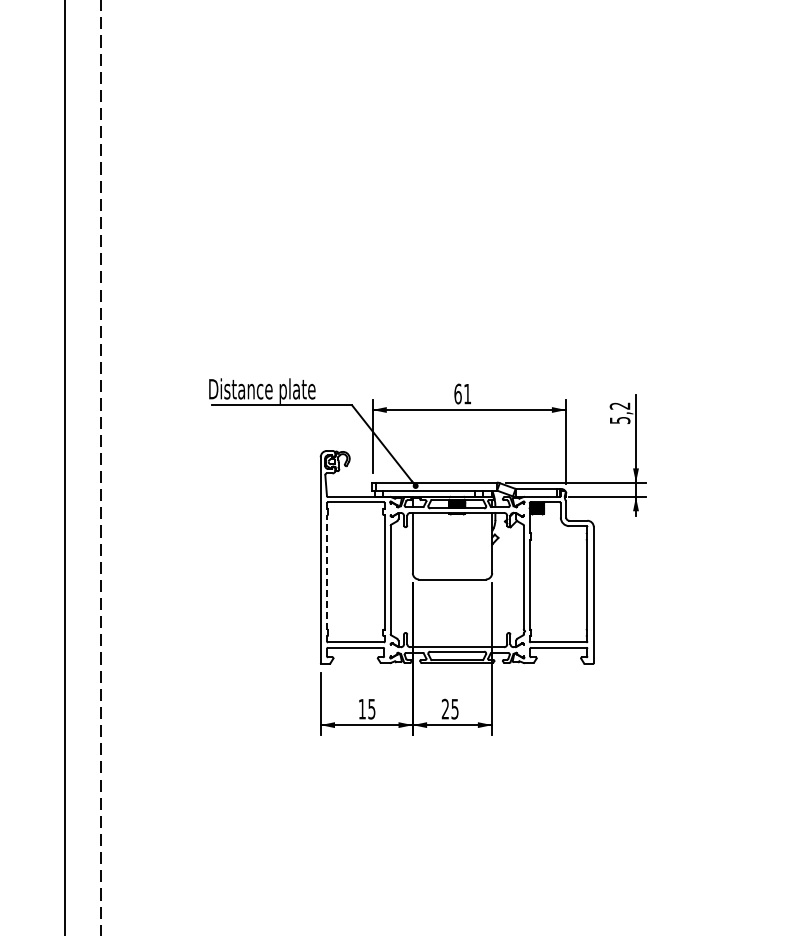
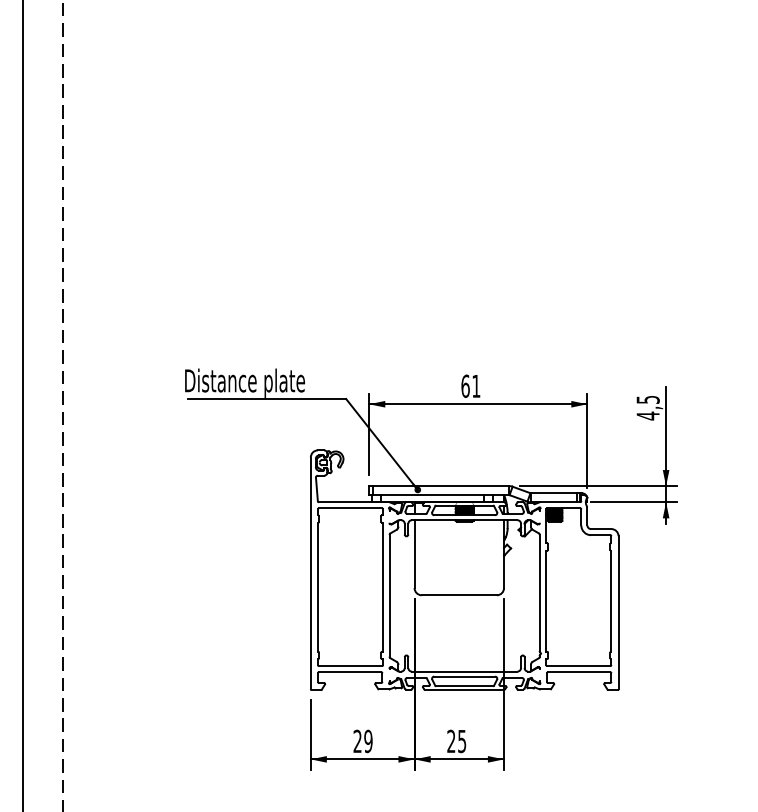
text: (619, 413) -> (647, 408), 5,2 -> 4,5
line: (327, 571) -> (318, 586), dashed -> solid
text: (366, 708) -> (362, 740), 15 -> 29

